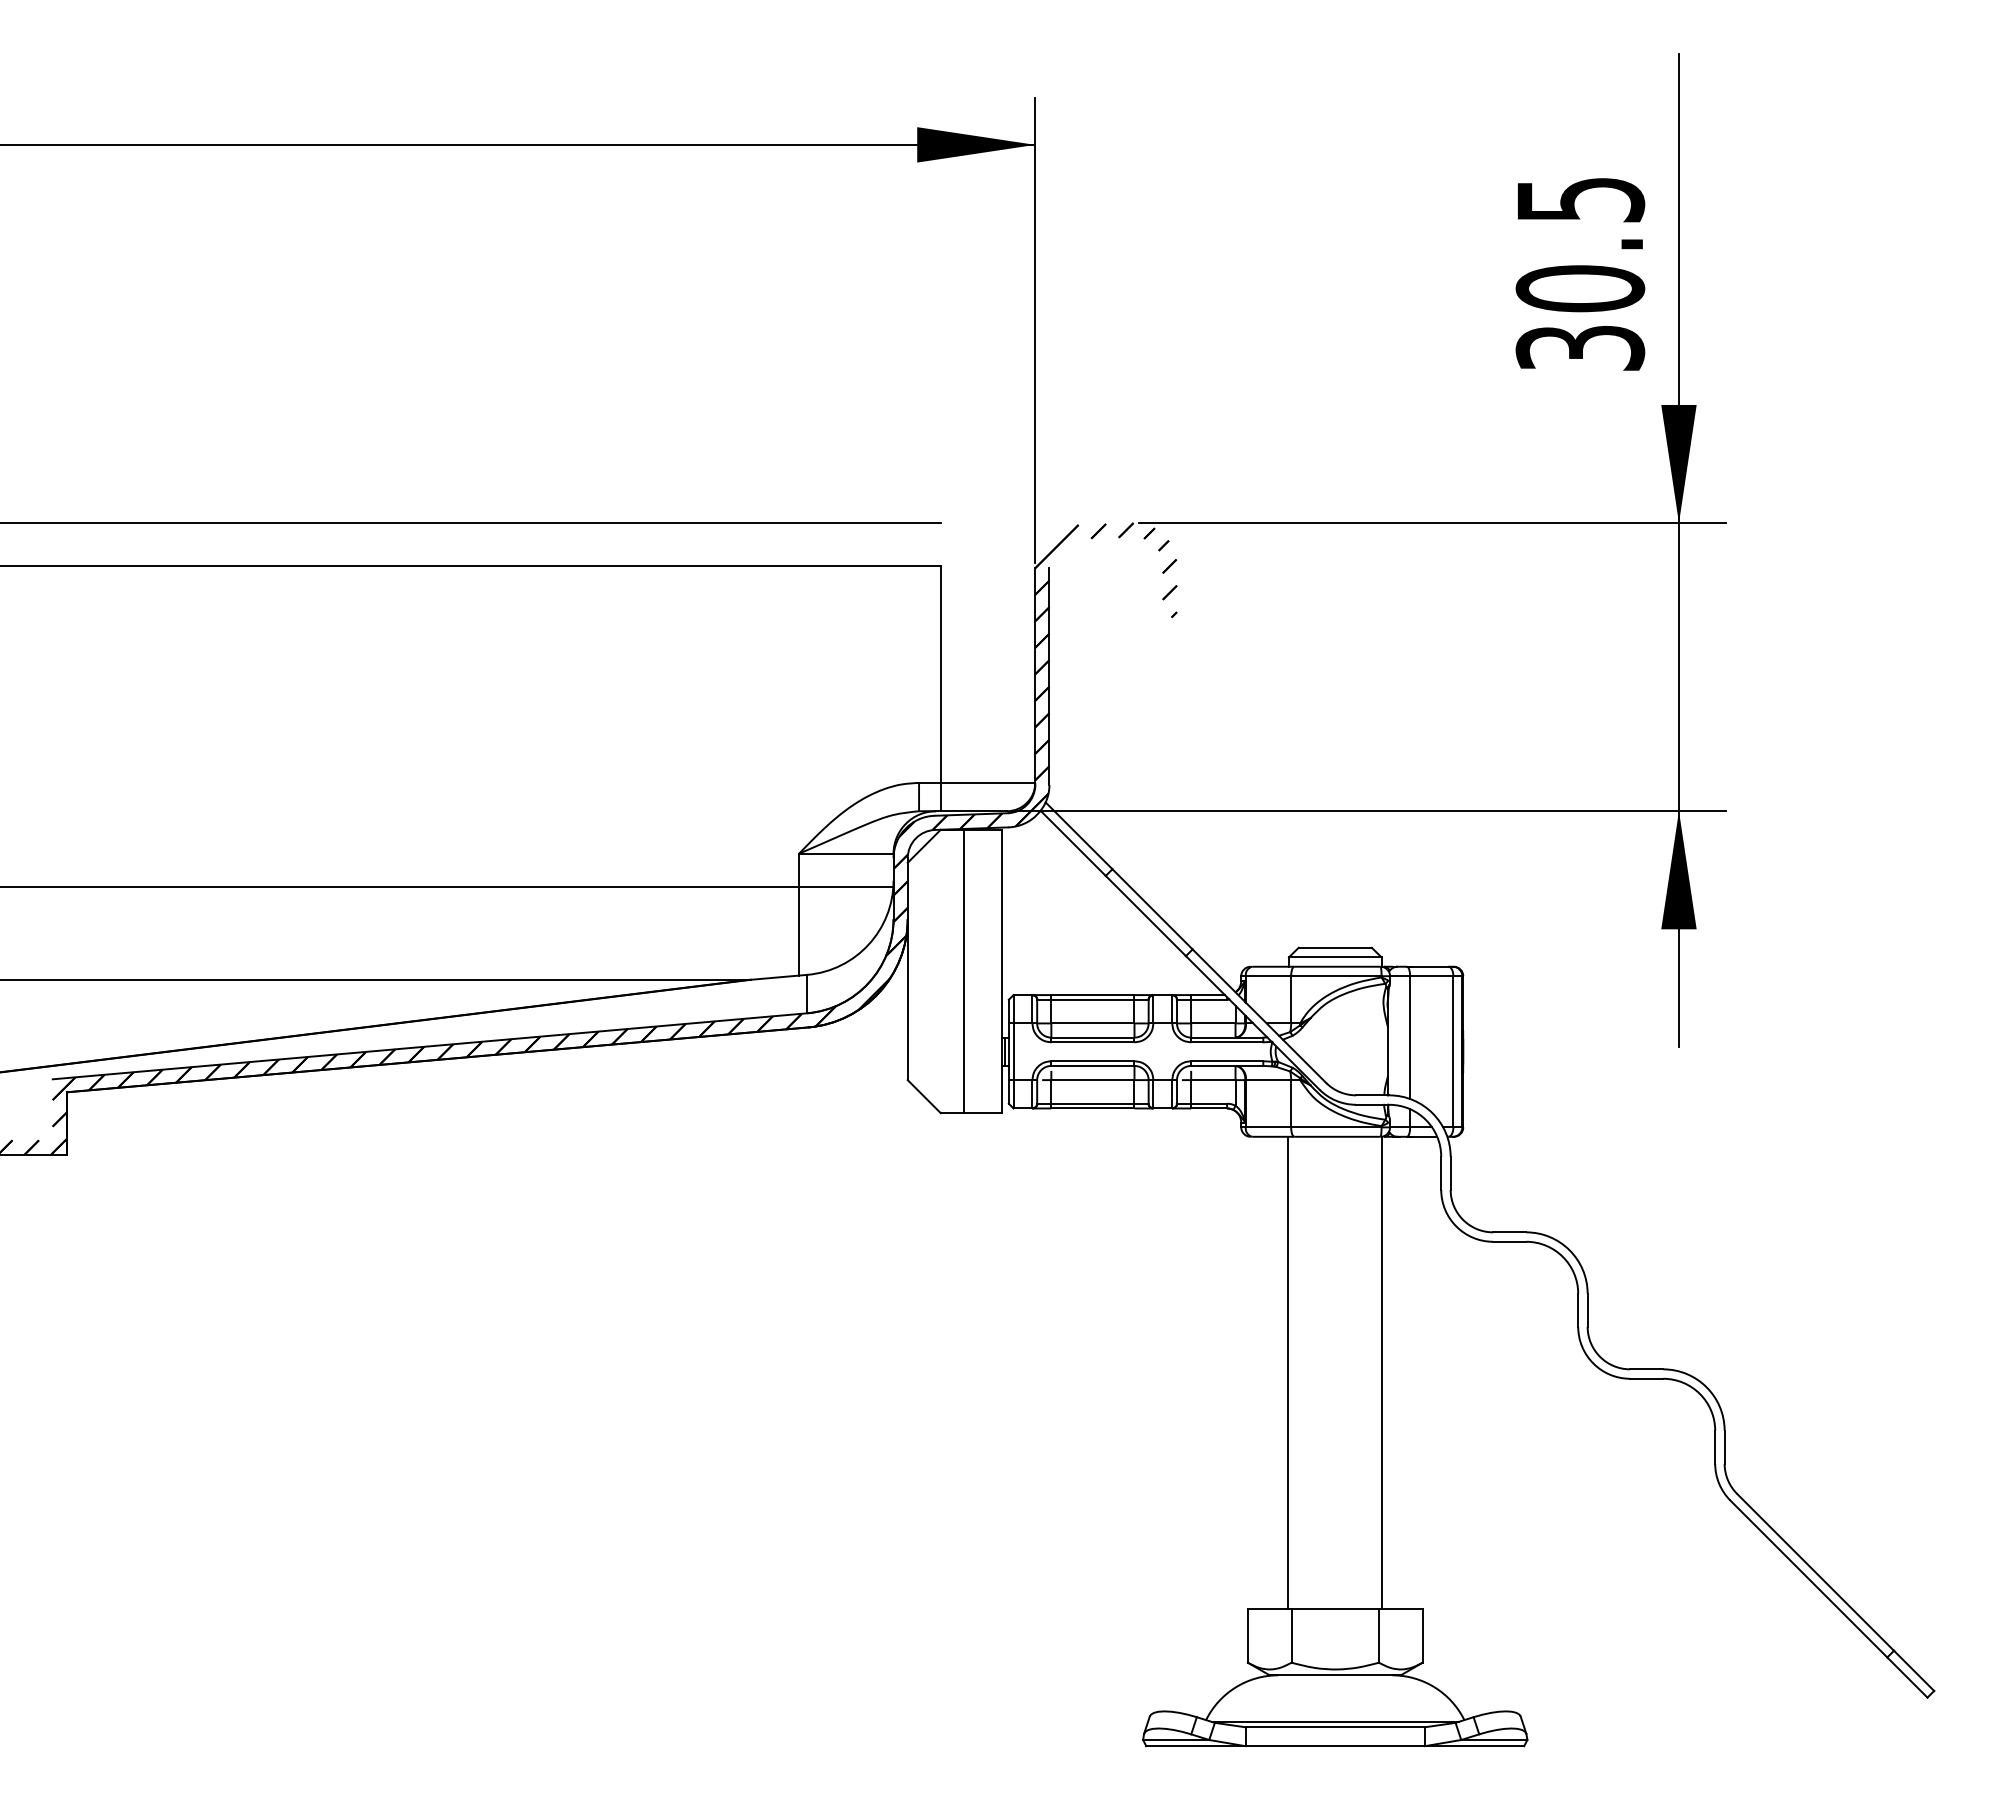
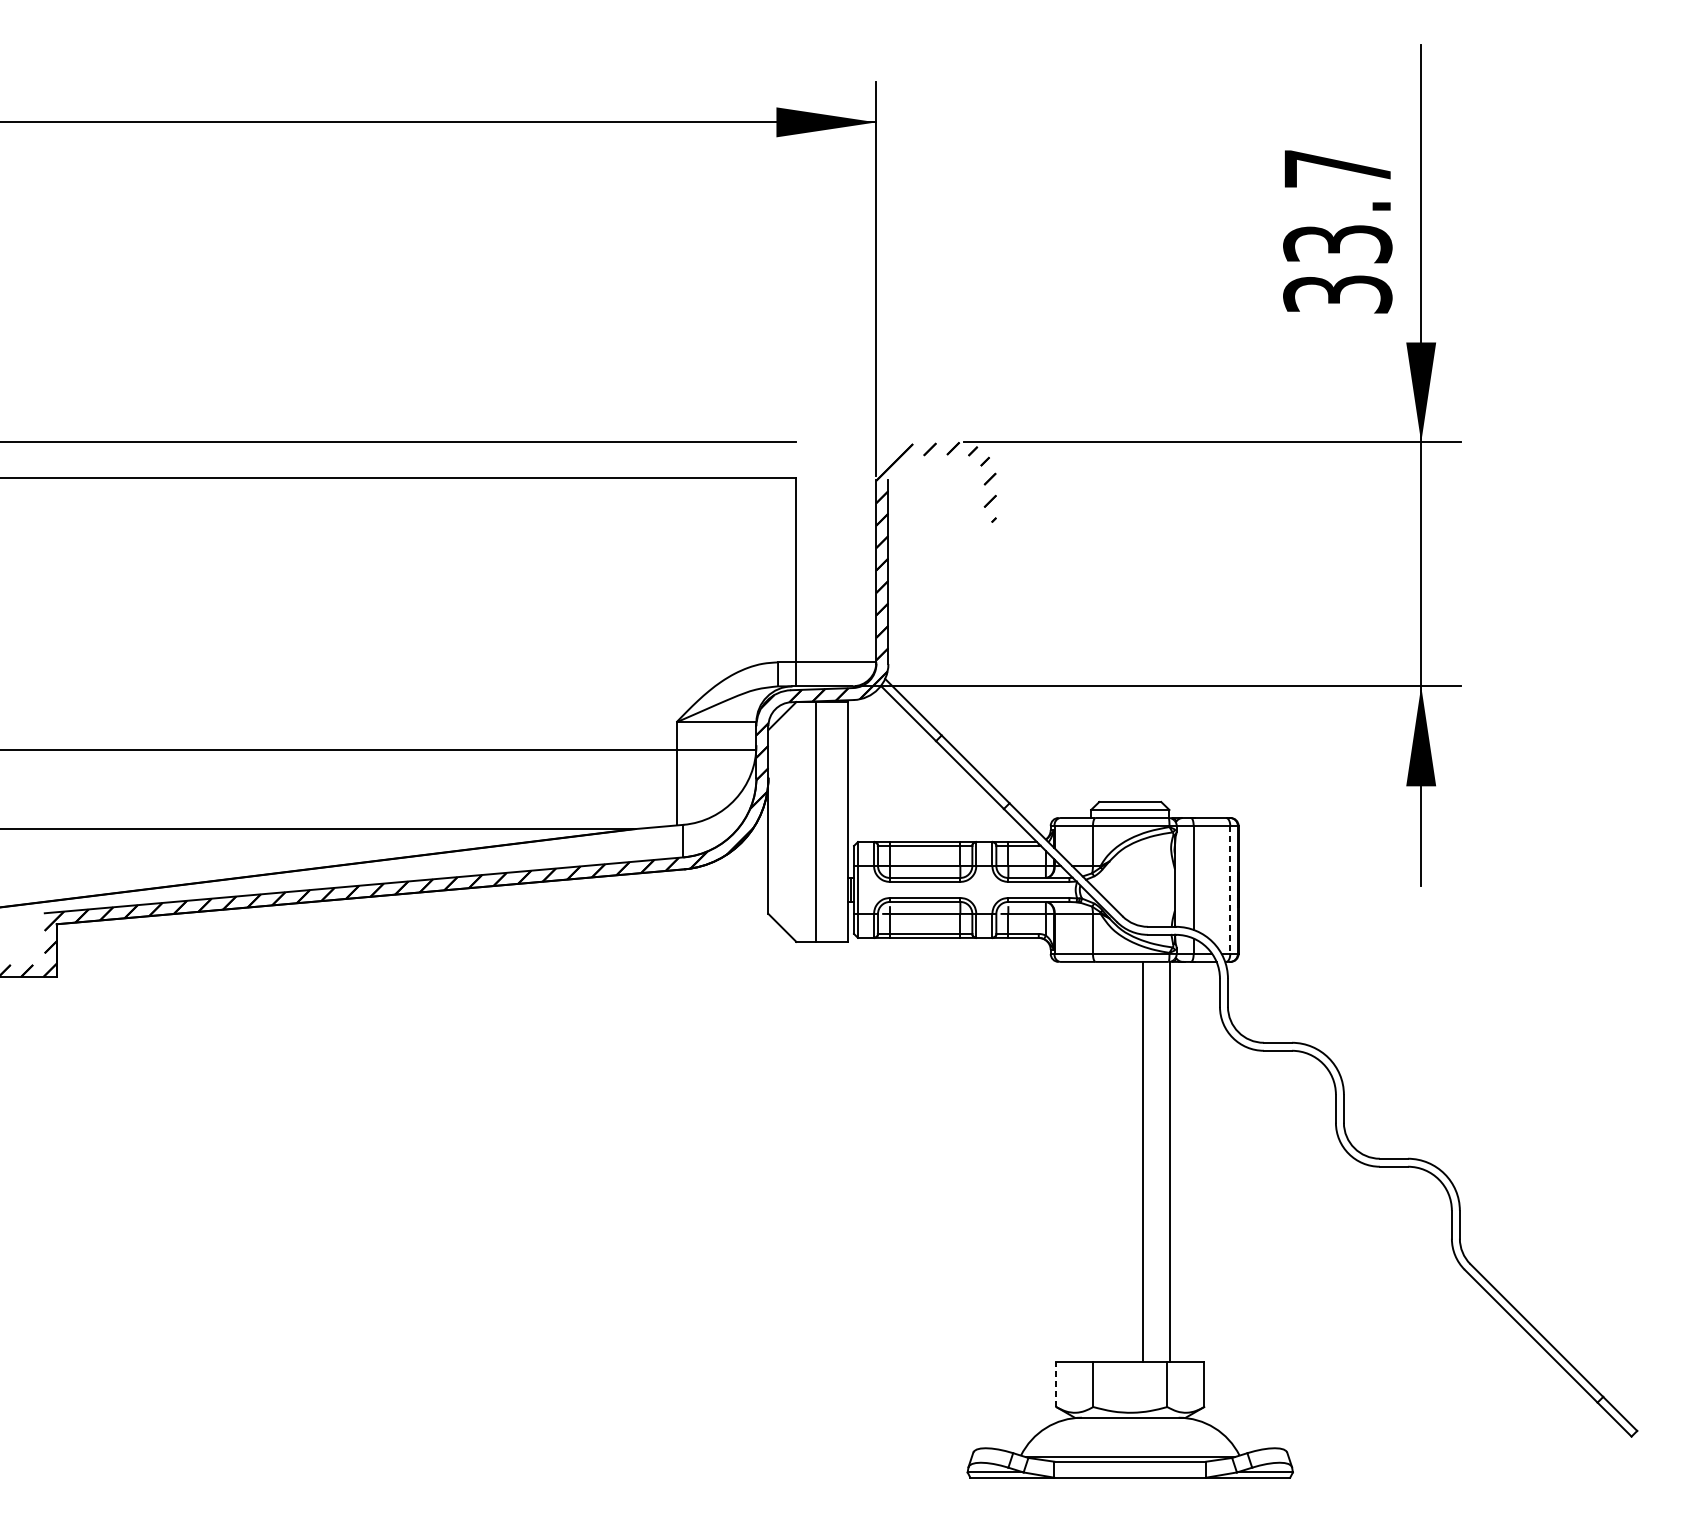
text: (1580, 245) -> (1337, 207), 30.5 -> 33.7
line: (1453, 1051) -> (1230, 889), solid -> dashed
line: (1288, 1372) -> (1143, 1161), moved
line: (1247, 1635) -> (1056, 1384), solid -> dashed

